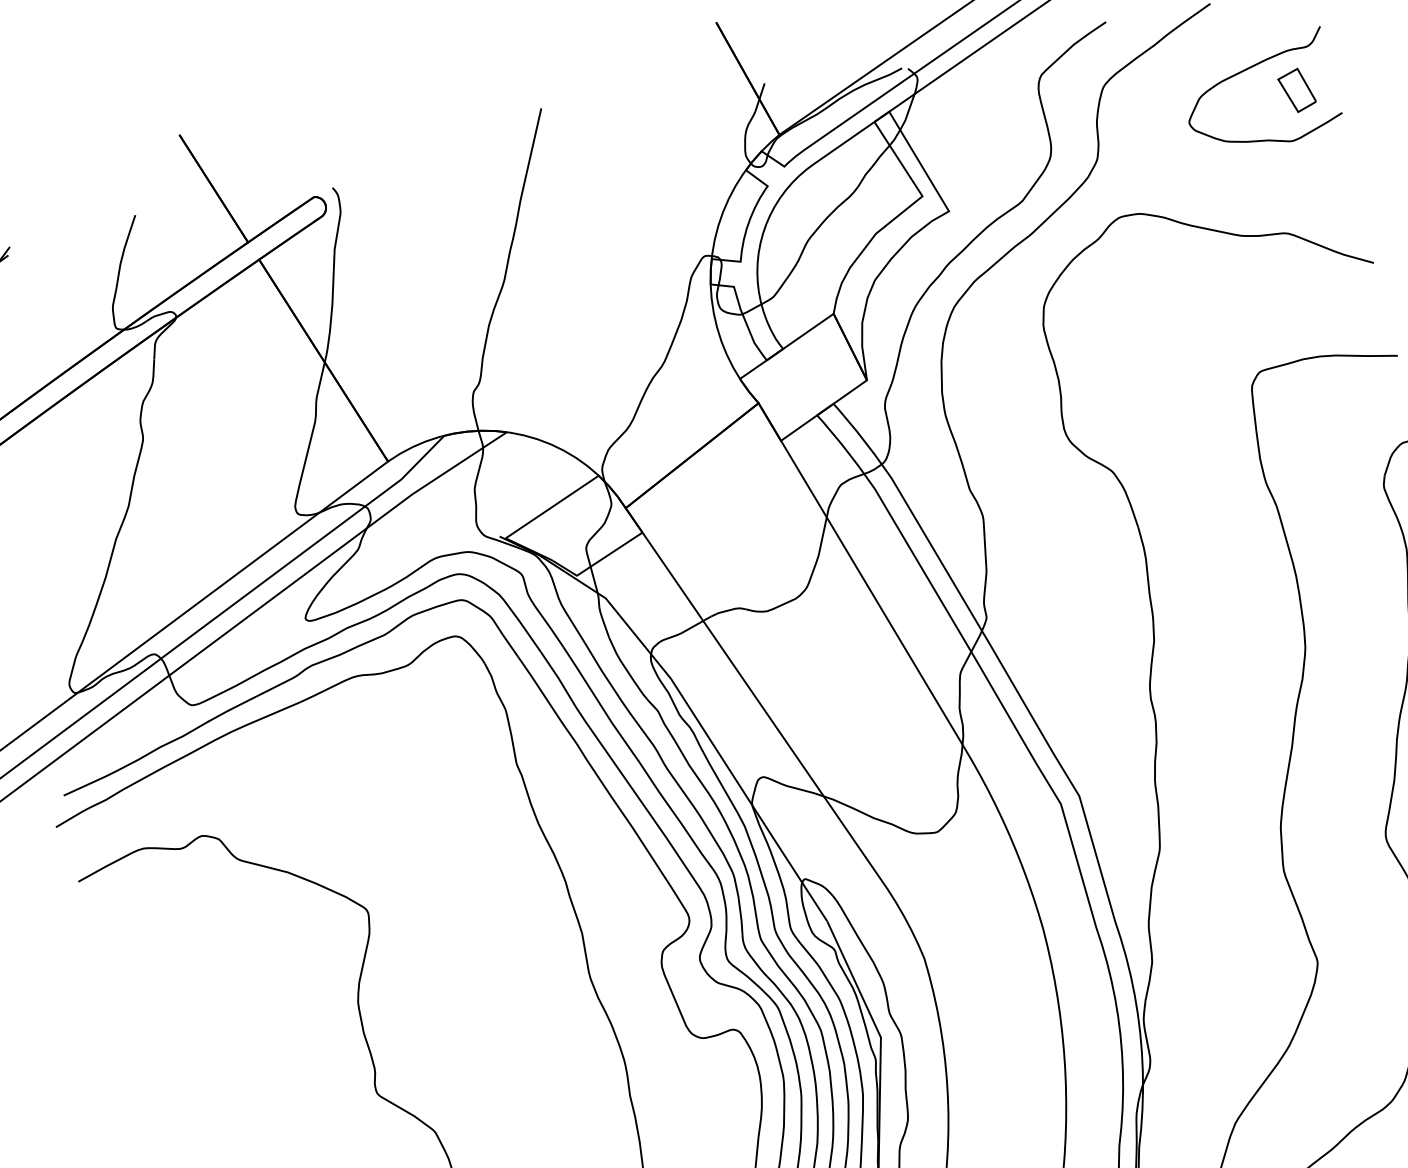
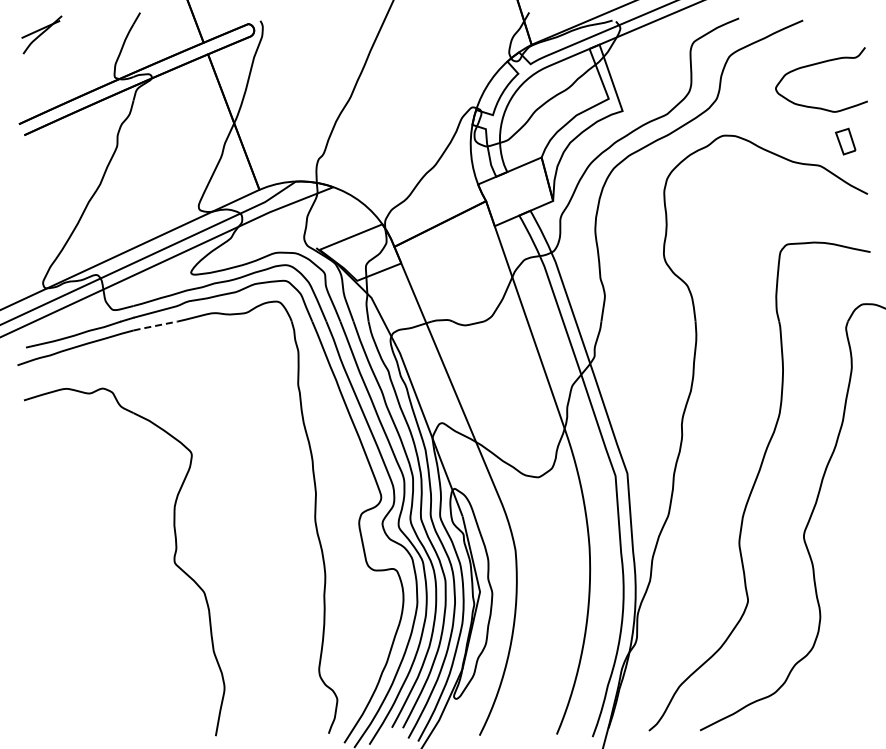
part: (1296, 90) -> (845, 141), moved
line: (265, 716) -> (155, 325), solid -> dashed

